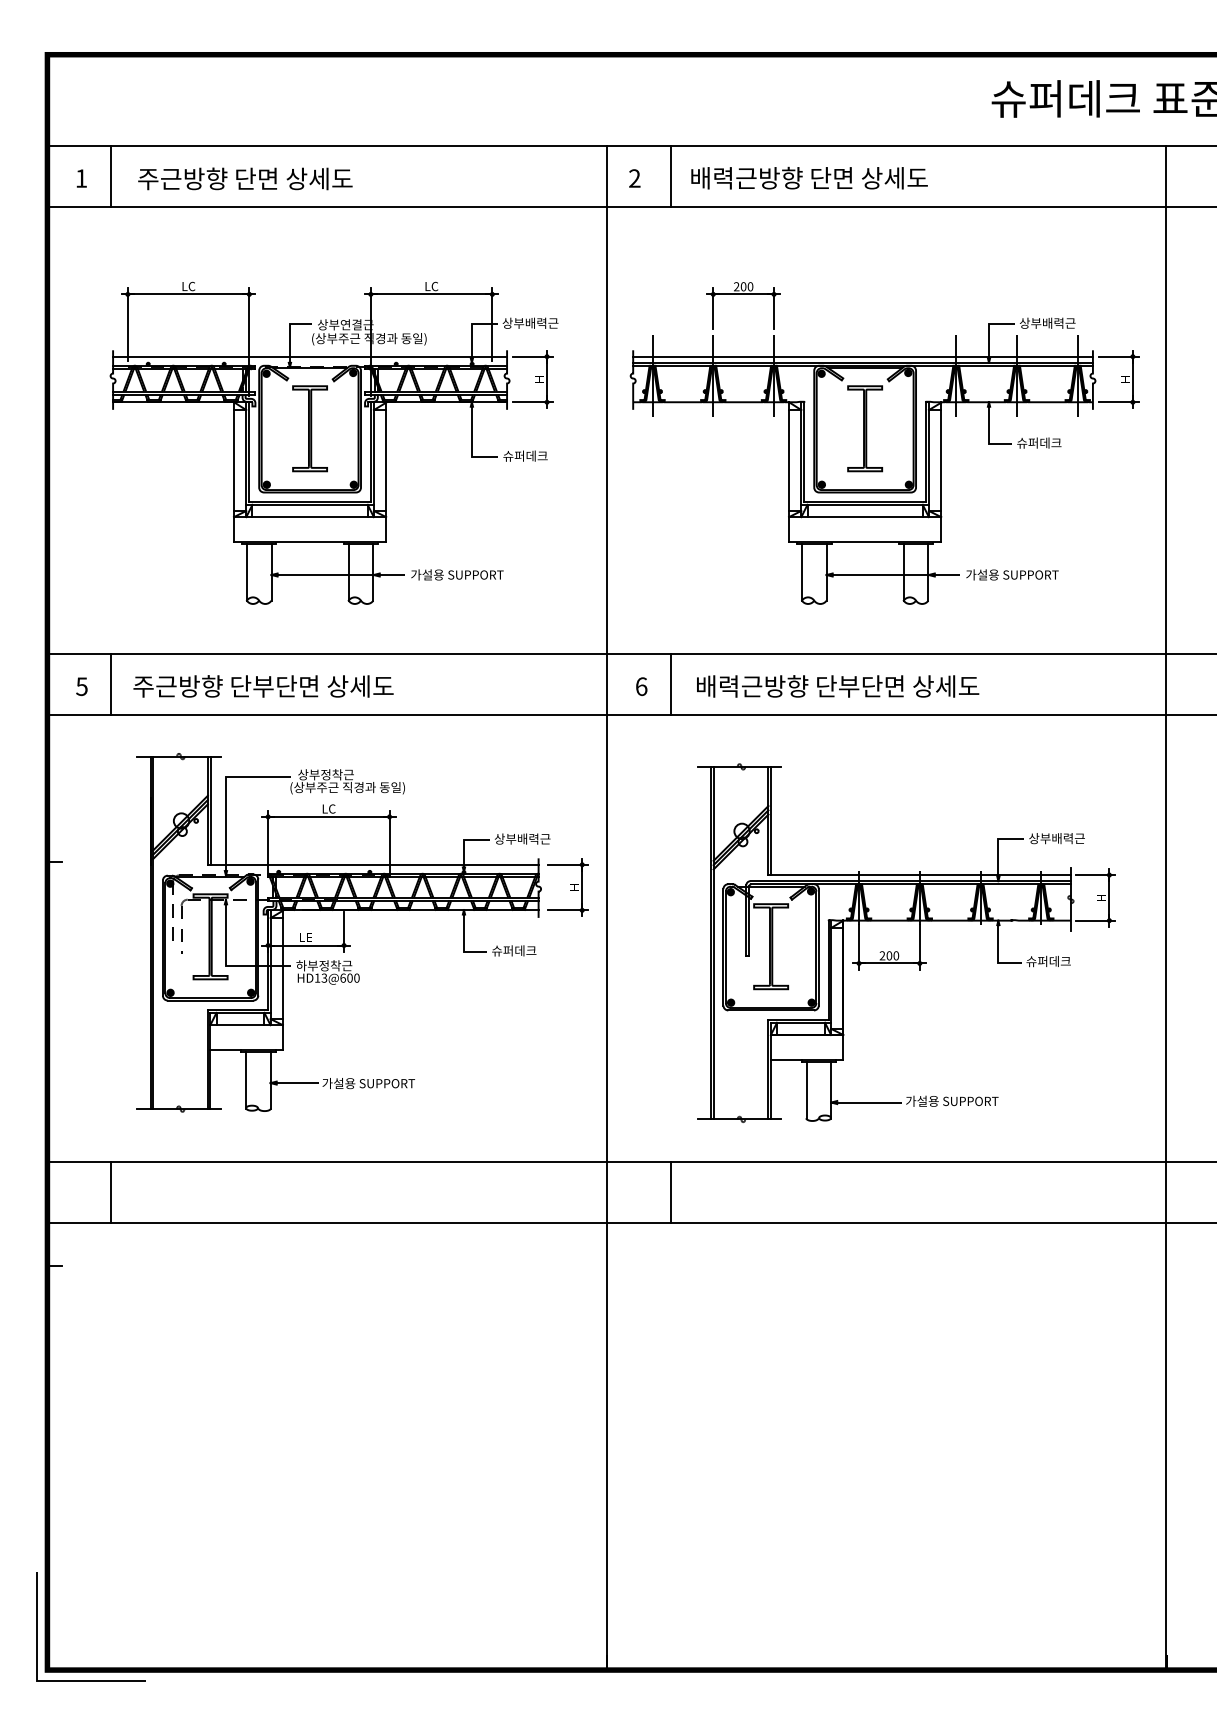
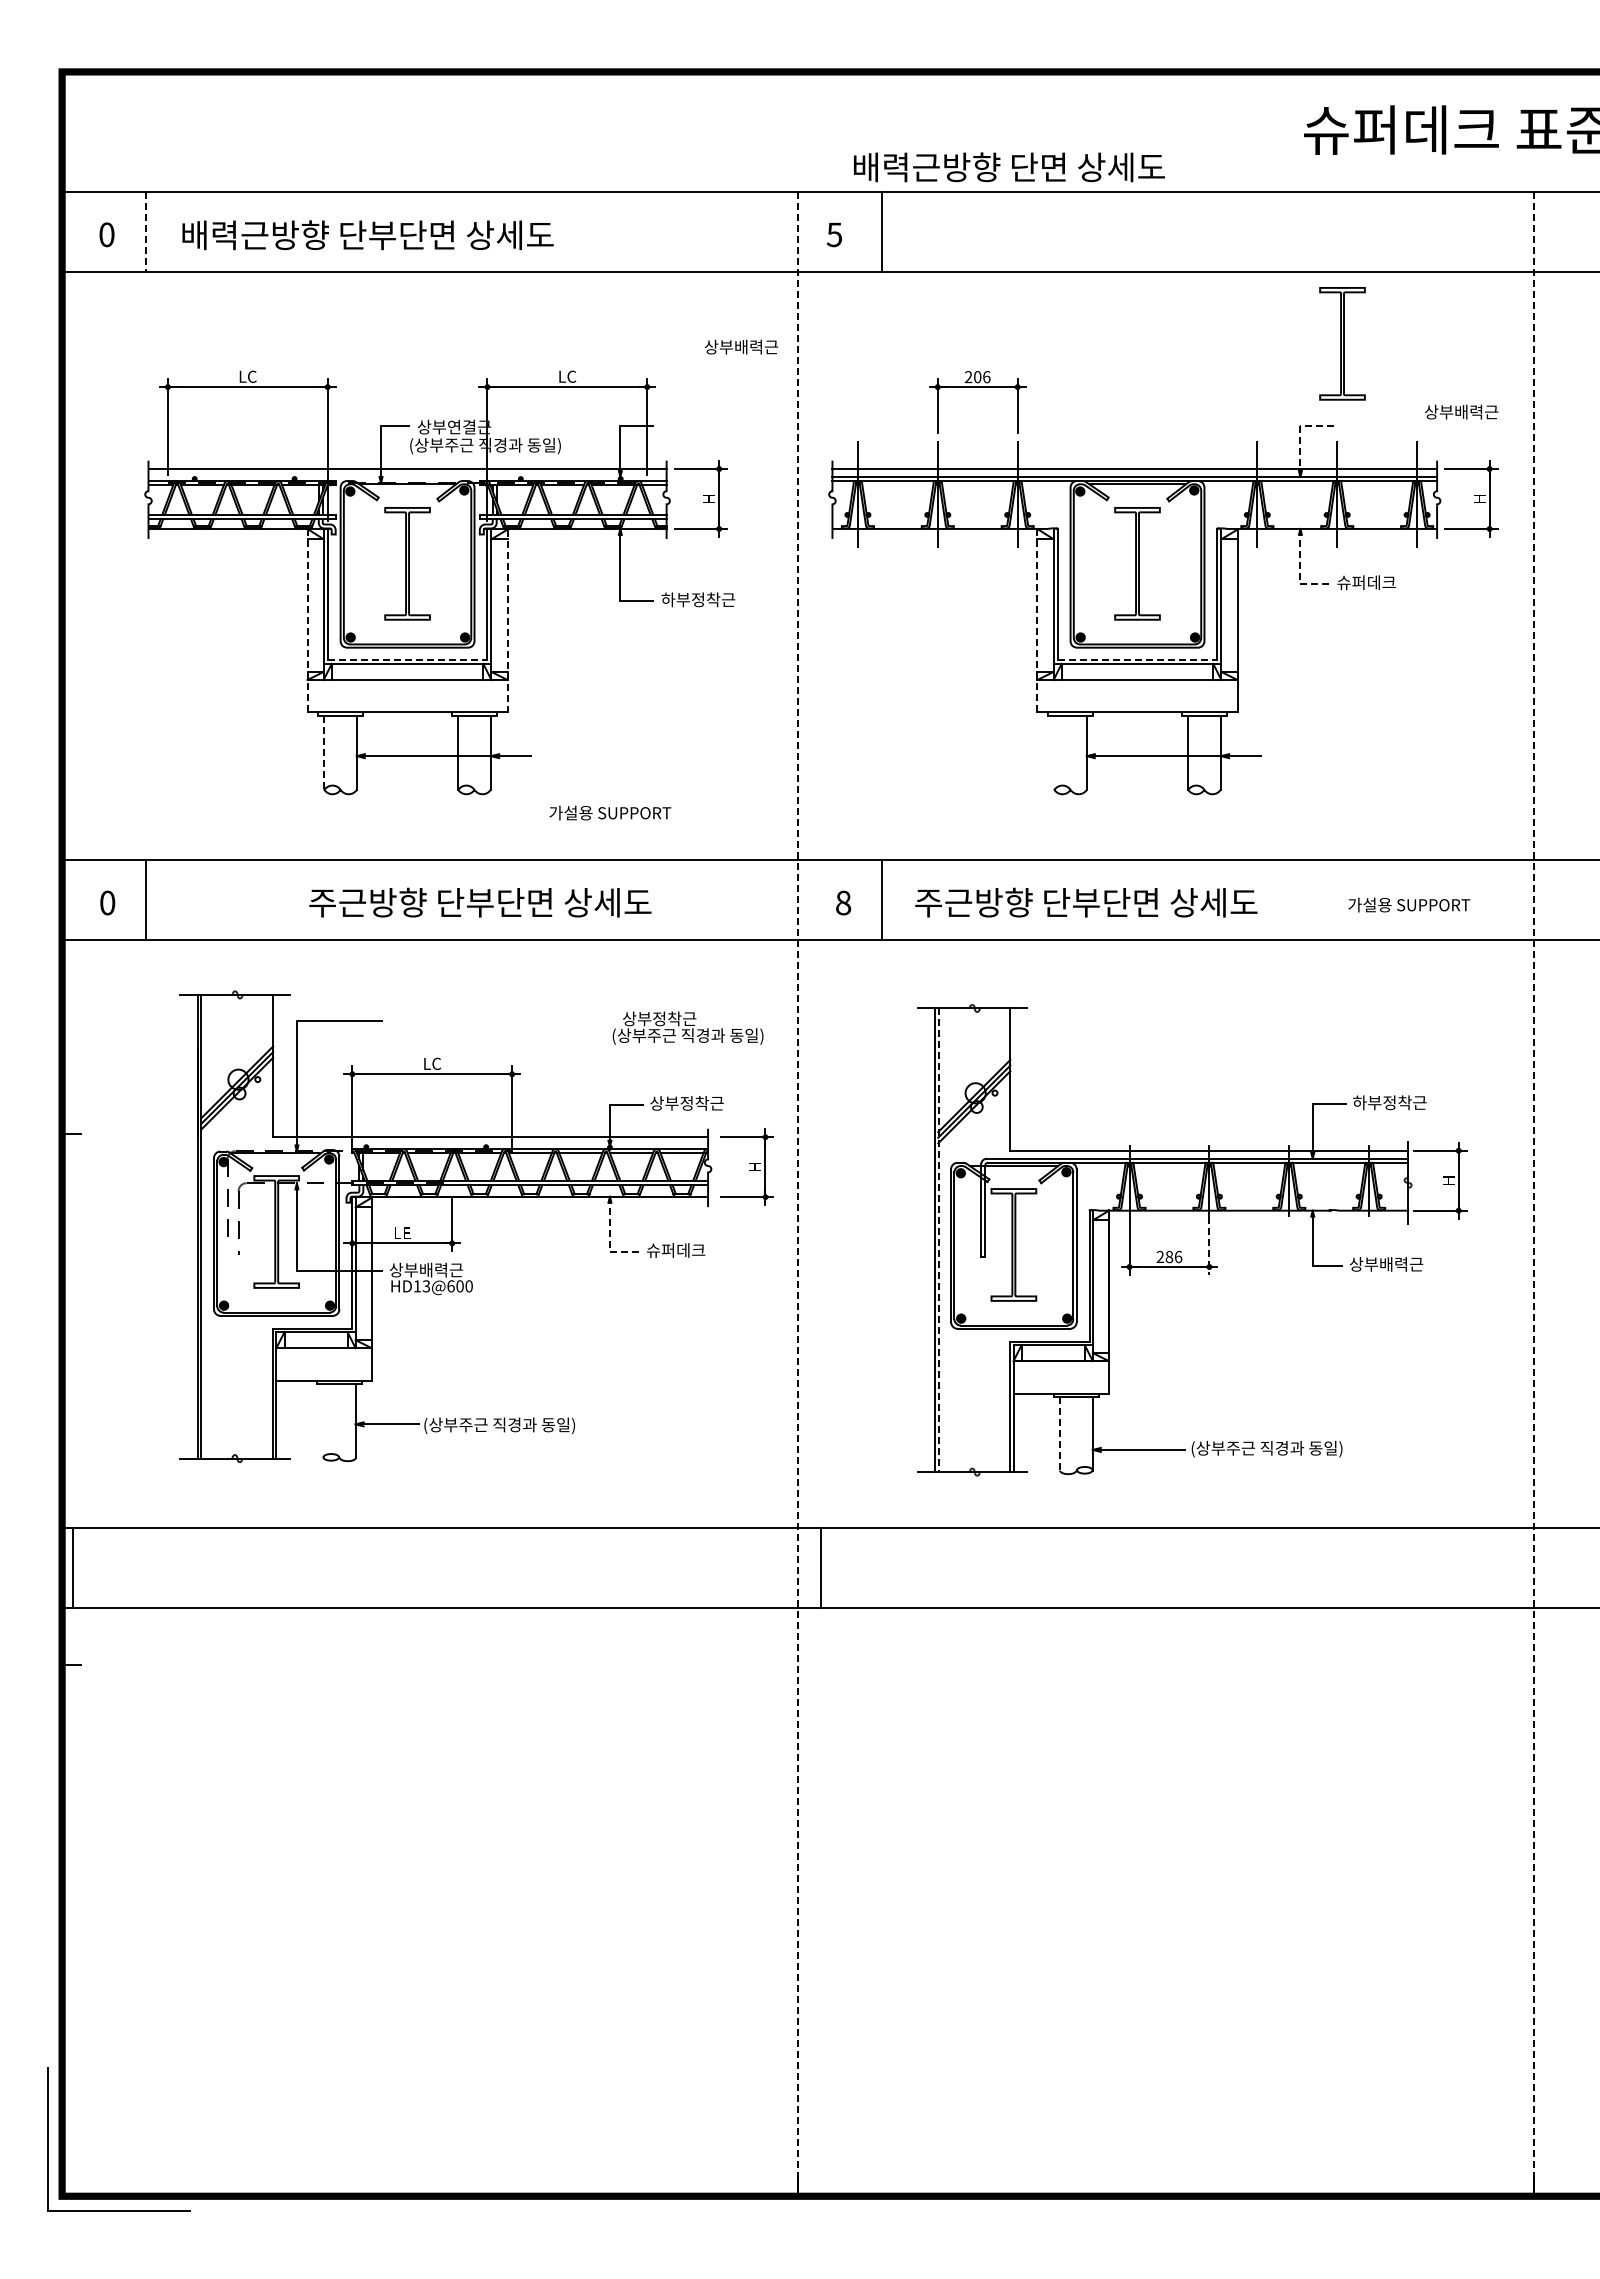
line: (111, 176) -> (146, 231), solid -> dashed
text: (81, 178) -> (106, 234), 1 -> 0
text: (634, 178) -> (834, 234), 2 -> 5
text: (809, 178) -> (1009, 167), moved
text: (279, 179) -> (367, 235), 주근방향 단면 상세도 -> 배력근방향 단부단면 상세도
curve: (1020, 261) -> (1341, 343), added
text: (750, 286) -> (986, 376), 200 -> 206
text: (530, 322) -> (741, 346), moved
text: (1047, 322) -> (1461, 411), moved
line: (989, 330) -> (1300, 434), solid -> dashed
line: (989, 435) -> (1300, 572), solid -> dashed
text: (531, 455) -> (698, 599), 슈퍼데크 -> 하부정착근
line: (234, 471) -> (307, 620), solid -> dashed
line: (789, 471) -> (1037, 620), solid -> dashed
line: (386, 472) -> (507, 621), solid -> dashed
line: (310, 501) -> (407, 659), solid -> dashed
line: (865, 501) -> (1137, 659), solid -> dashed
line: (246, 572) -> (324, 753), solid -> dashed
line: (802, 572) -> (1054, 752), removed
text: (457, 574) -> (610, 812), moved
text: (1012, 574) -> (1409, 904), moved
text: (81, 686) -> (107, 902), 5 -> 0
text: (263, 686) -> (480, 902), moved
text: (641, 686) -> (843, 902), 6 -> 8
text: (837, 686) -> (1101, 902), 배력근방향 단부단면 상세도 -> 주근방향 단부단면 상세도
text: (347, 781) -> (687, 1027), moved
line: (211, 810) -> (277, 1065), removed
line: (771, 820) -> (1014, 1079), removed
text: (1051, 838) -> (1382, 1102), 상부배력근 -> 하부정착근
text: (528, 839) -> (694, 1103), 상부배력근 -> 상부정착근
line: (606, 908) -> (797, 1194), solid -> dashed
line: (1166, 908) -> (1533, 1194), solid -> dashed
line: (463, 943) -> (609, 1240), solid -> dashed
line: (714, 943) -> (939, 1240), solid -> dashed
line: (919, 947) -> (1209, 1246), solid -> dashed
text: (892, 955) -> (1173, 1256), 200 -> 286
text: (1054, 961) -> (1386, 1264), 슈퍼데크 -> 상부배력근
text: (318, 965) -> (418, 1269), 하부정착근 -> 상부배력근
line: (246, 1080) -> (323, 1420), removed
text: (379, 1083) -> (499, 1425), 가설용 SUPPORT -> (상부주근 직경과 동일)
line: (806, 1090) -> (1060, 1434), solid -> dashed
text: (963, 1102) -> (1266, 1449), 가설용 SUPPORT -> (상부주근 직경과 동일)
line: (111, 1192) -> (73, 1568), moved
line: (671, 1192) -> (821, 1568), moved

